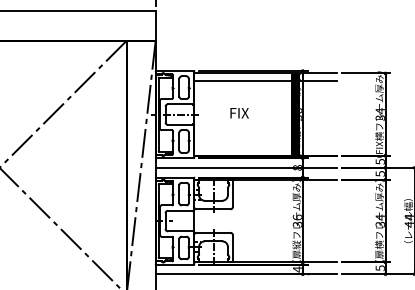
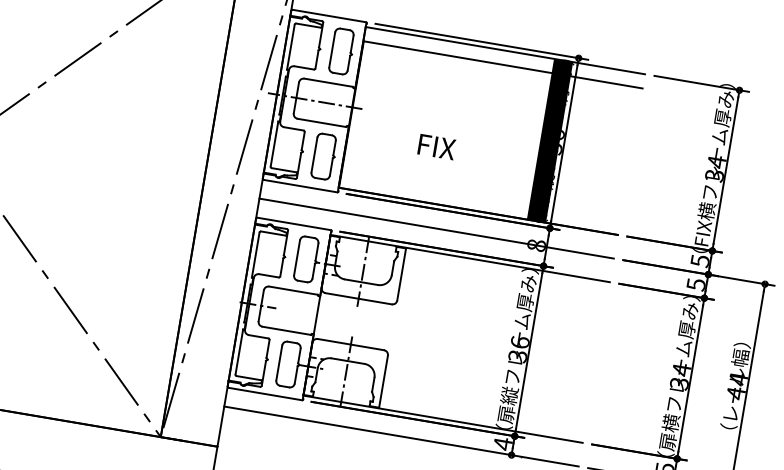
text: (239, 113) -> (436, 147), moved

